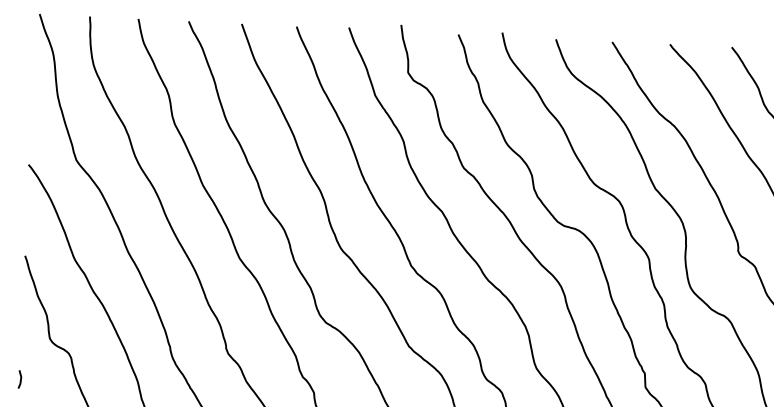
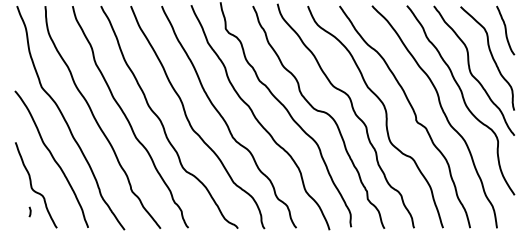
line: (19, 378) -> (29, 211), moved

